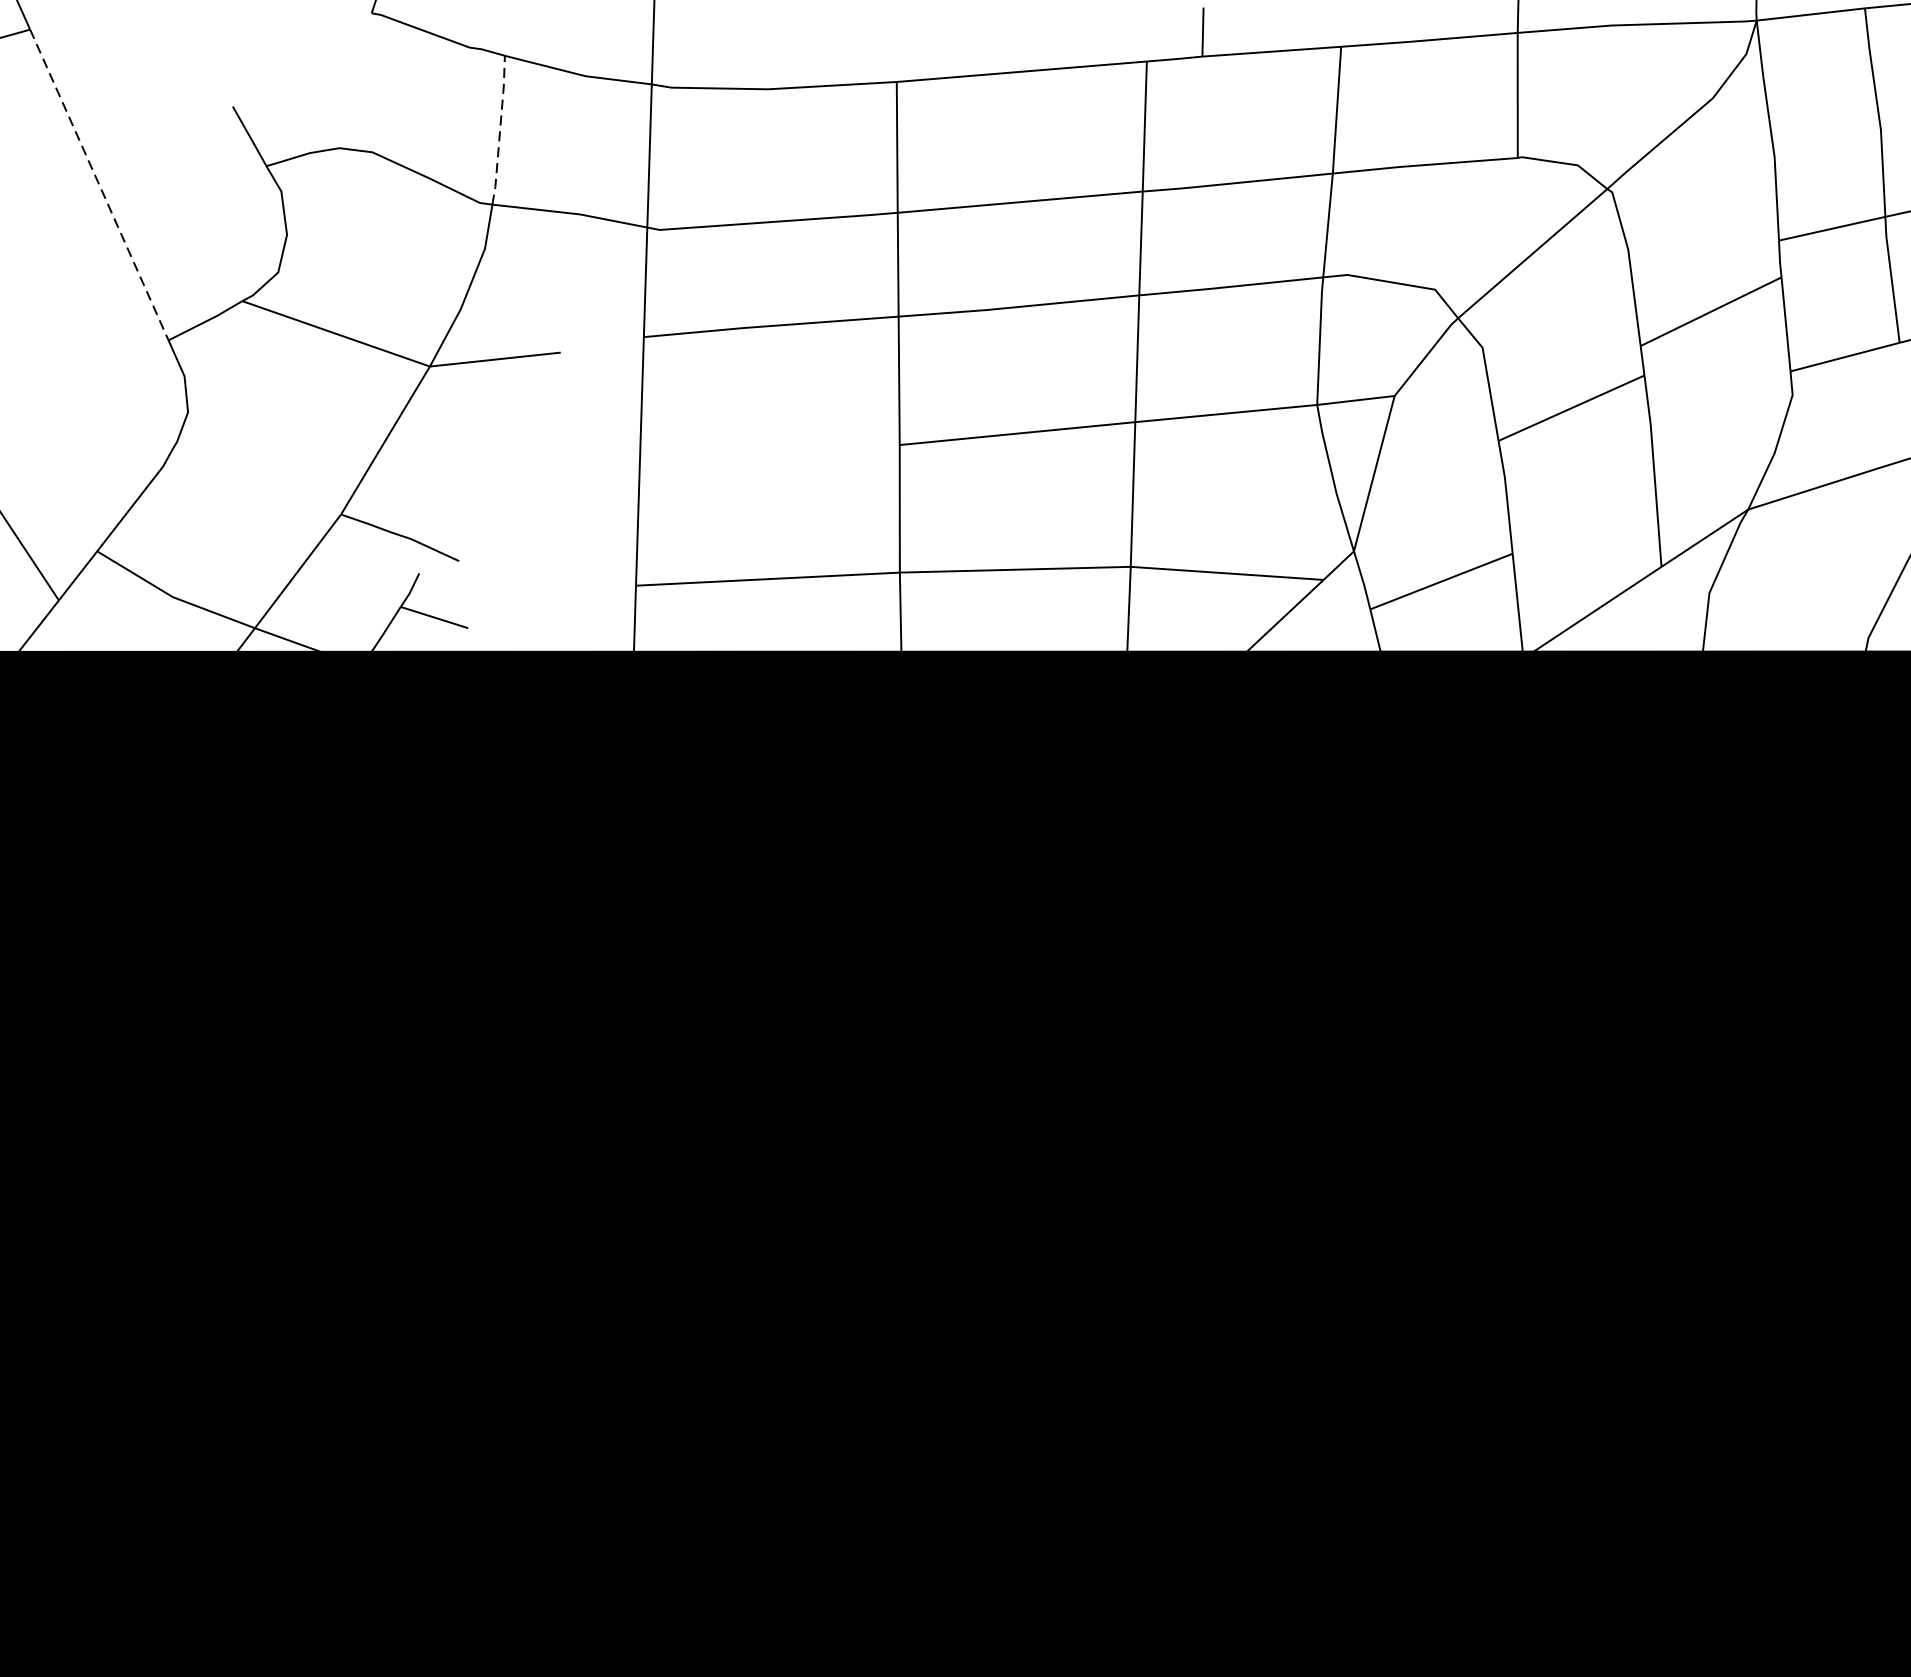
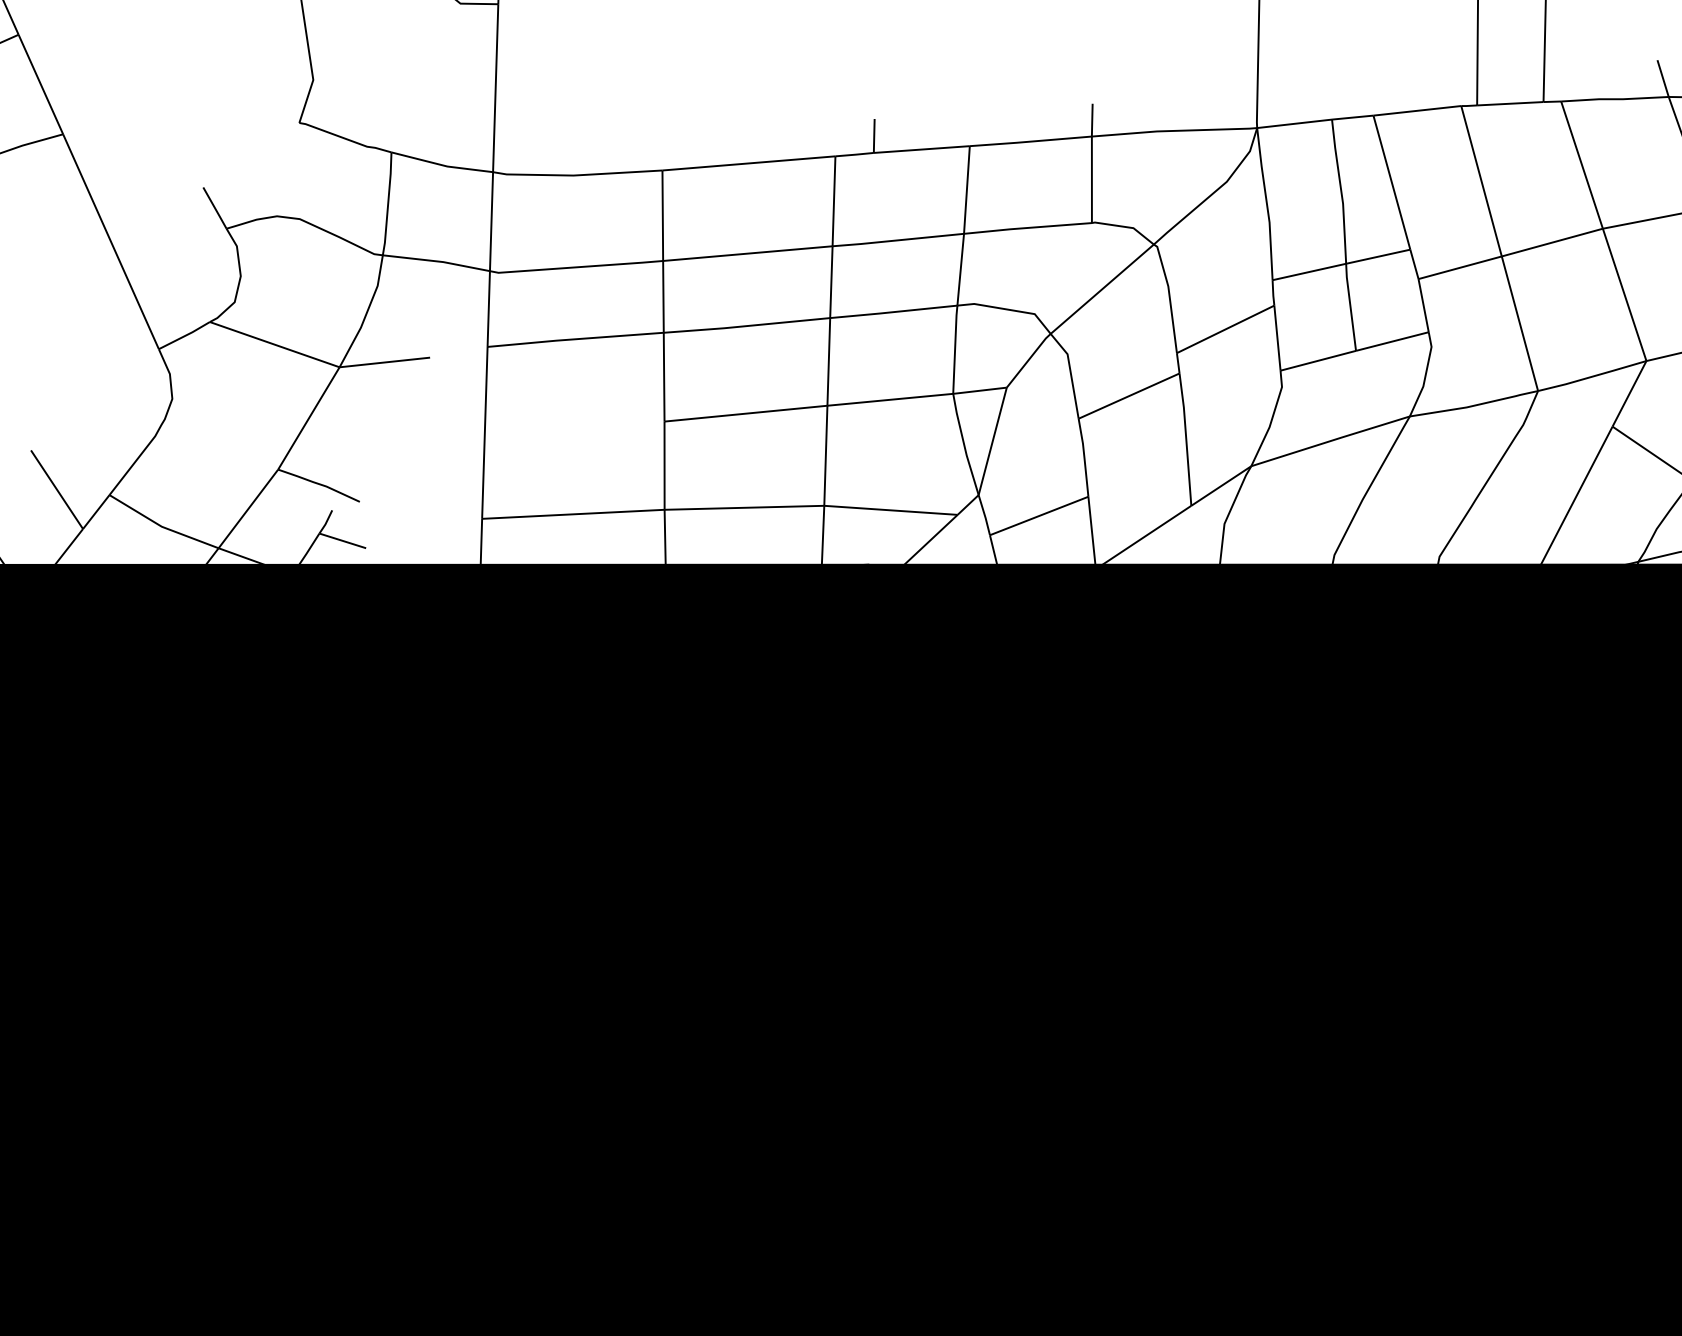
line: (500, 129) -> (388, 203), dashed -> solid
line: (100, 184) -> (111, 241), dashed -> solid

